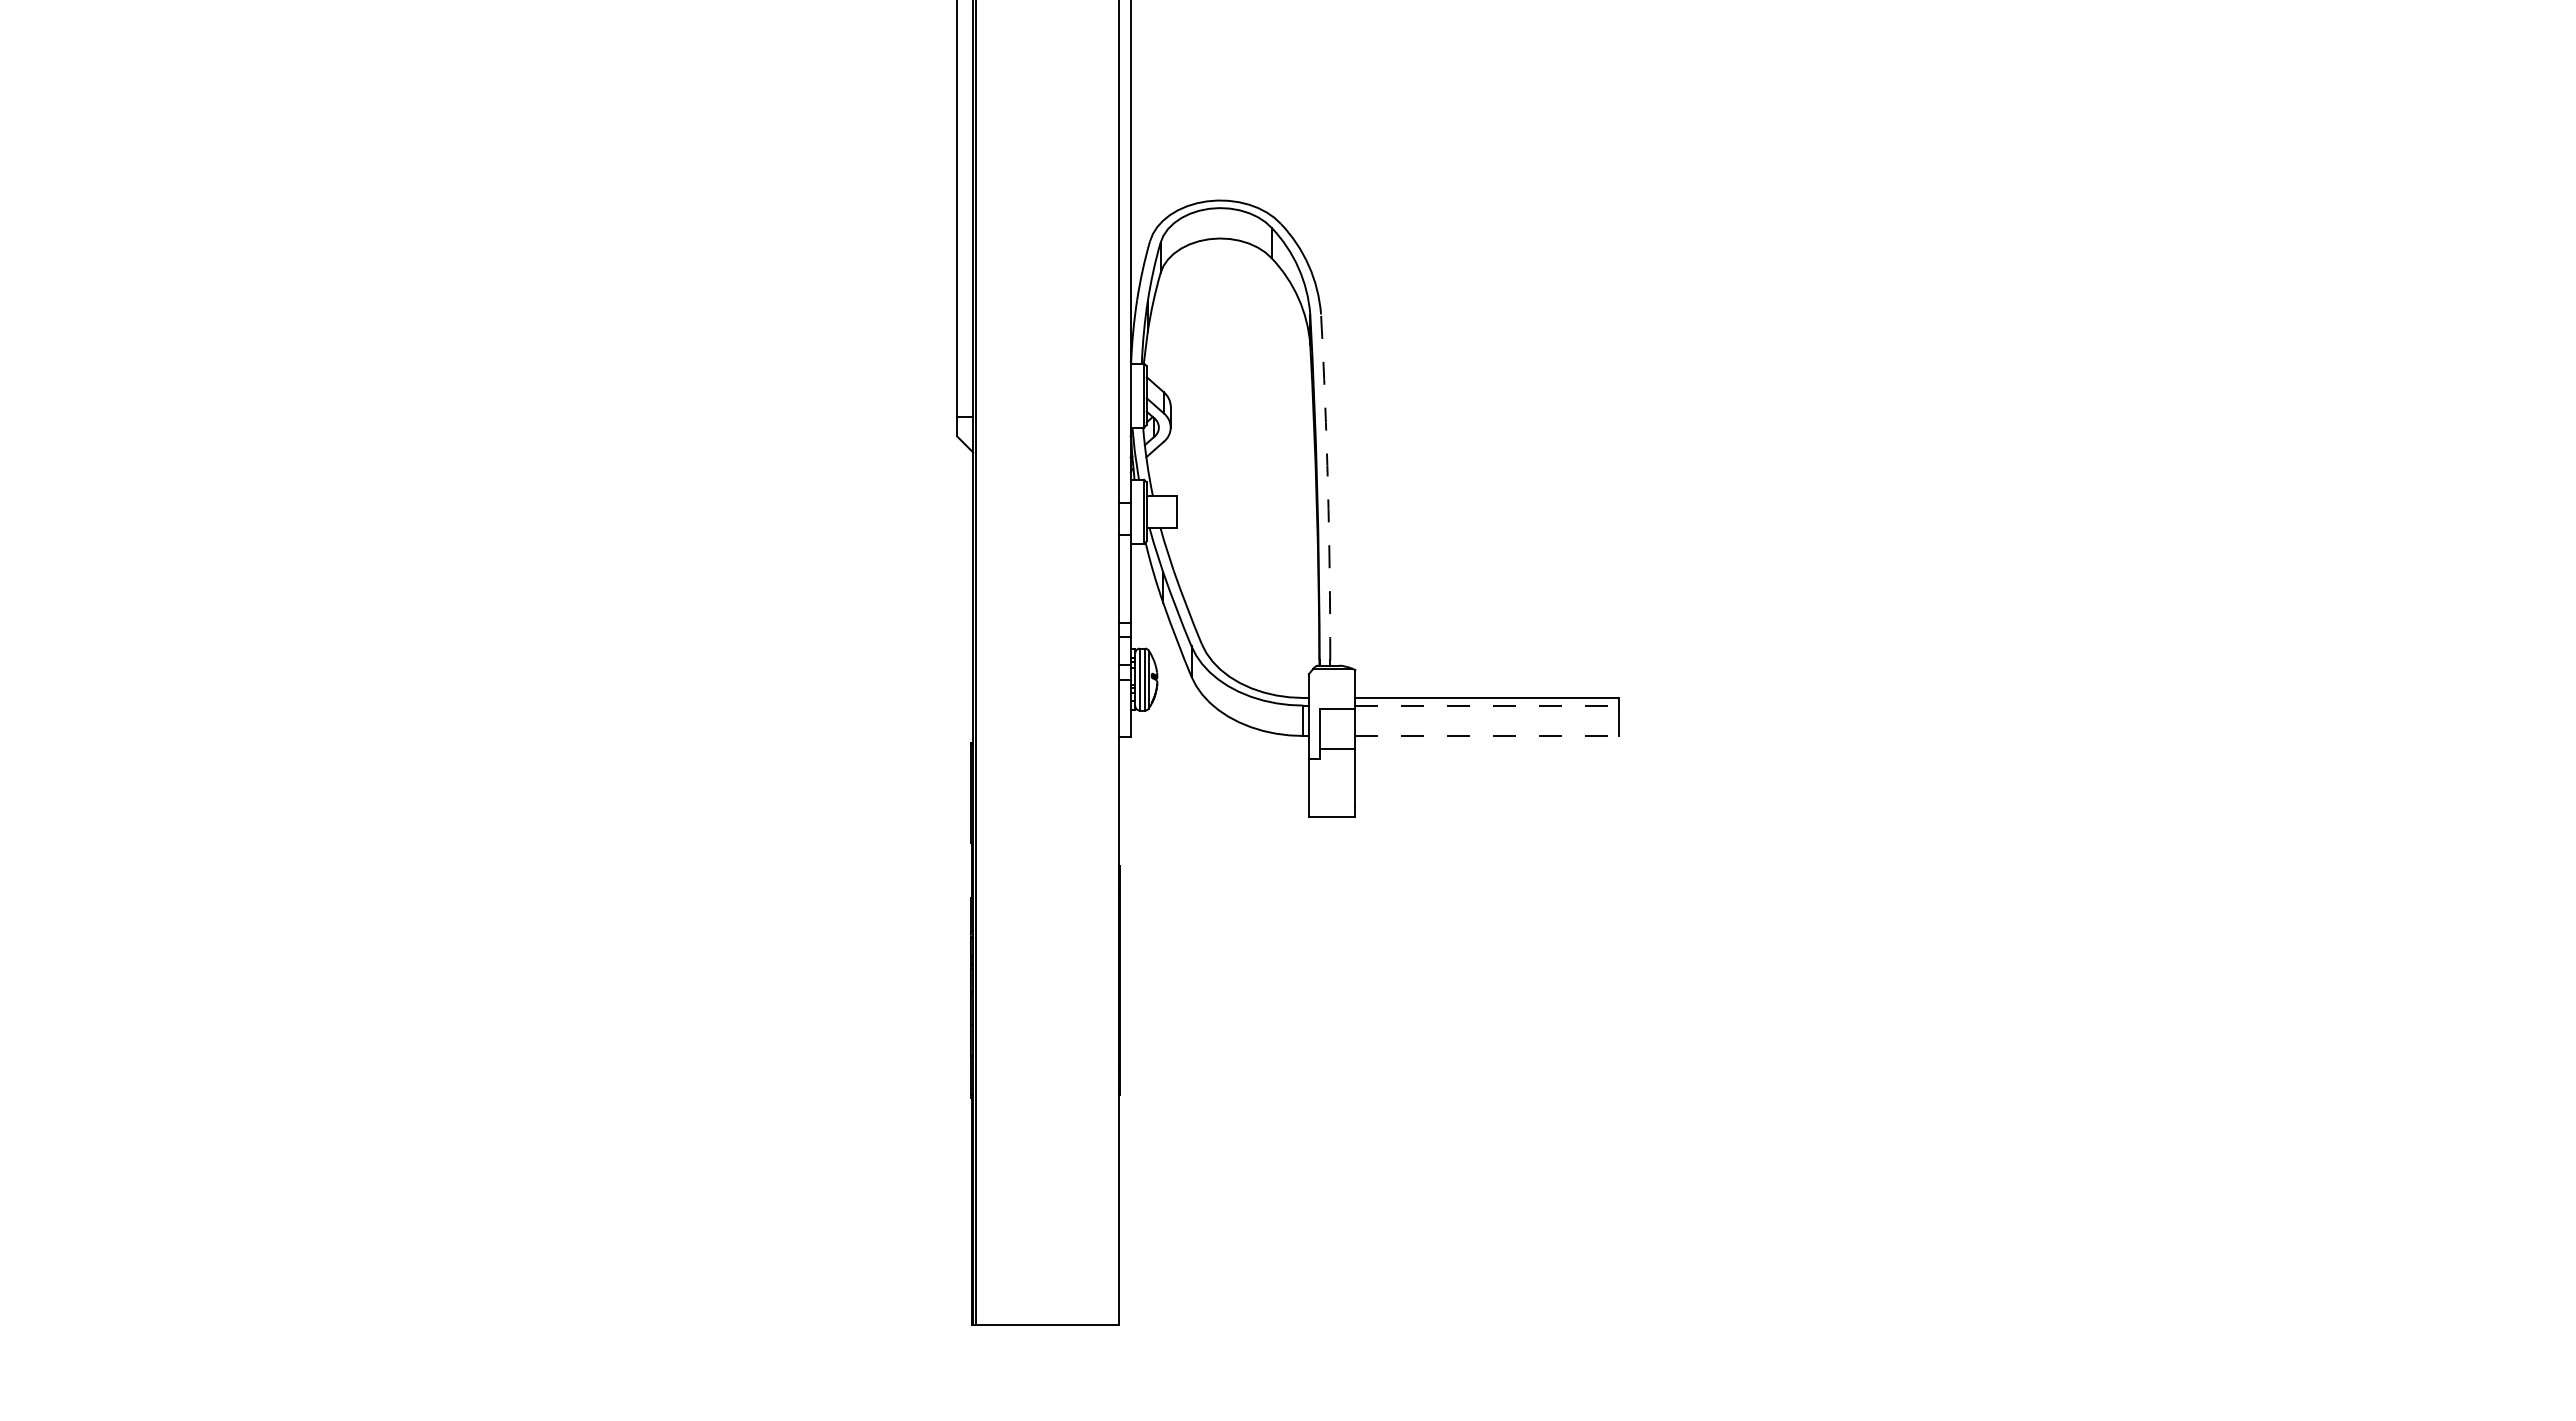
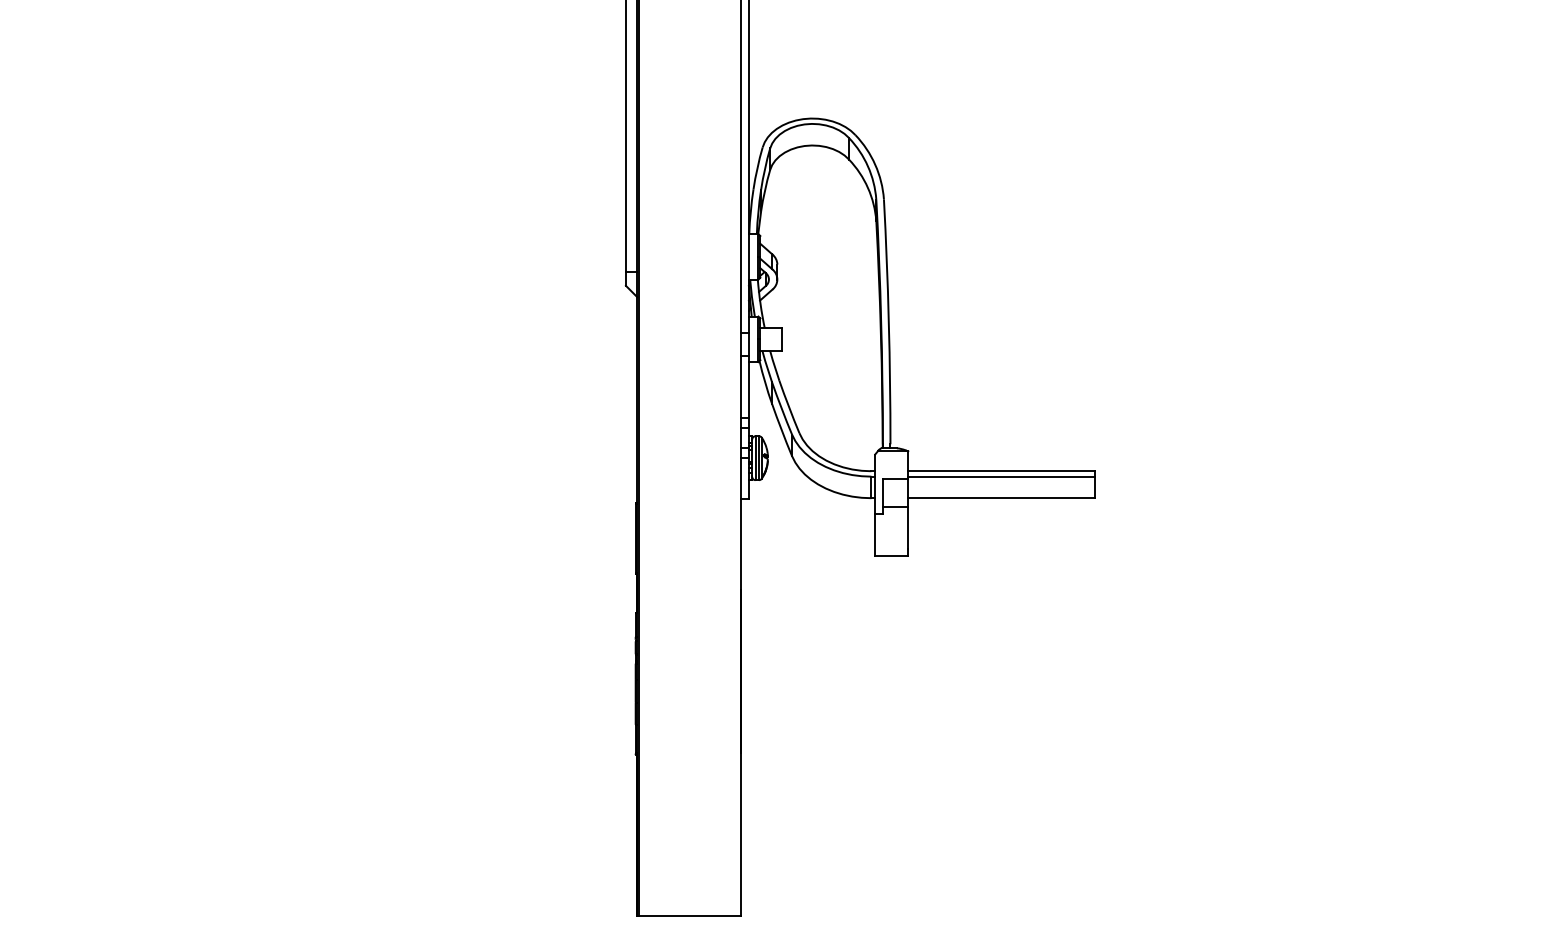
arc: (1327, 487) -> (888, 322), dashed -> solid
line: (1487, 705) -> (1001, 476), dashed -> solid
line: (1487, 735) -> (1001, 497), dashed -> solid

